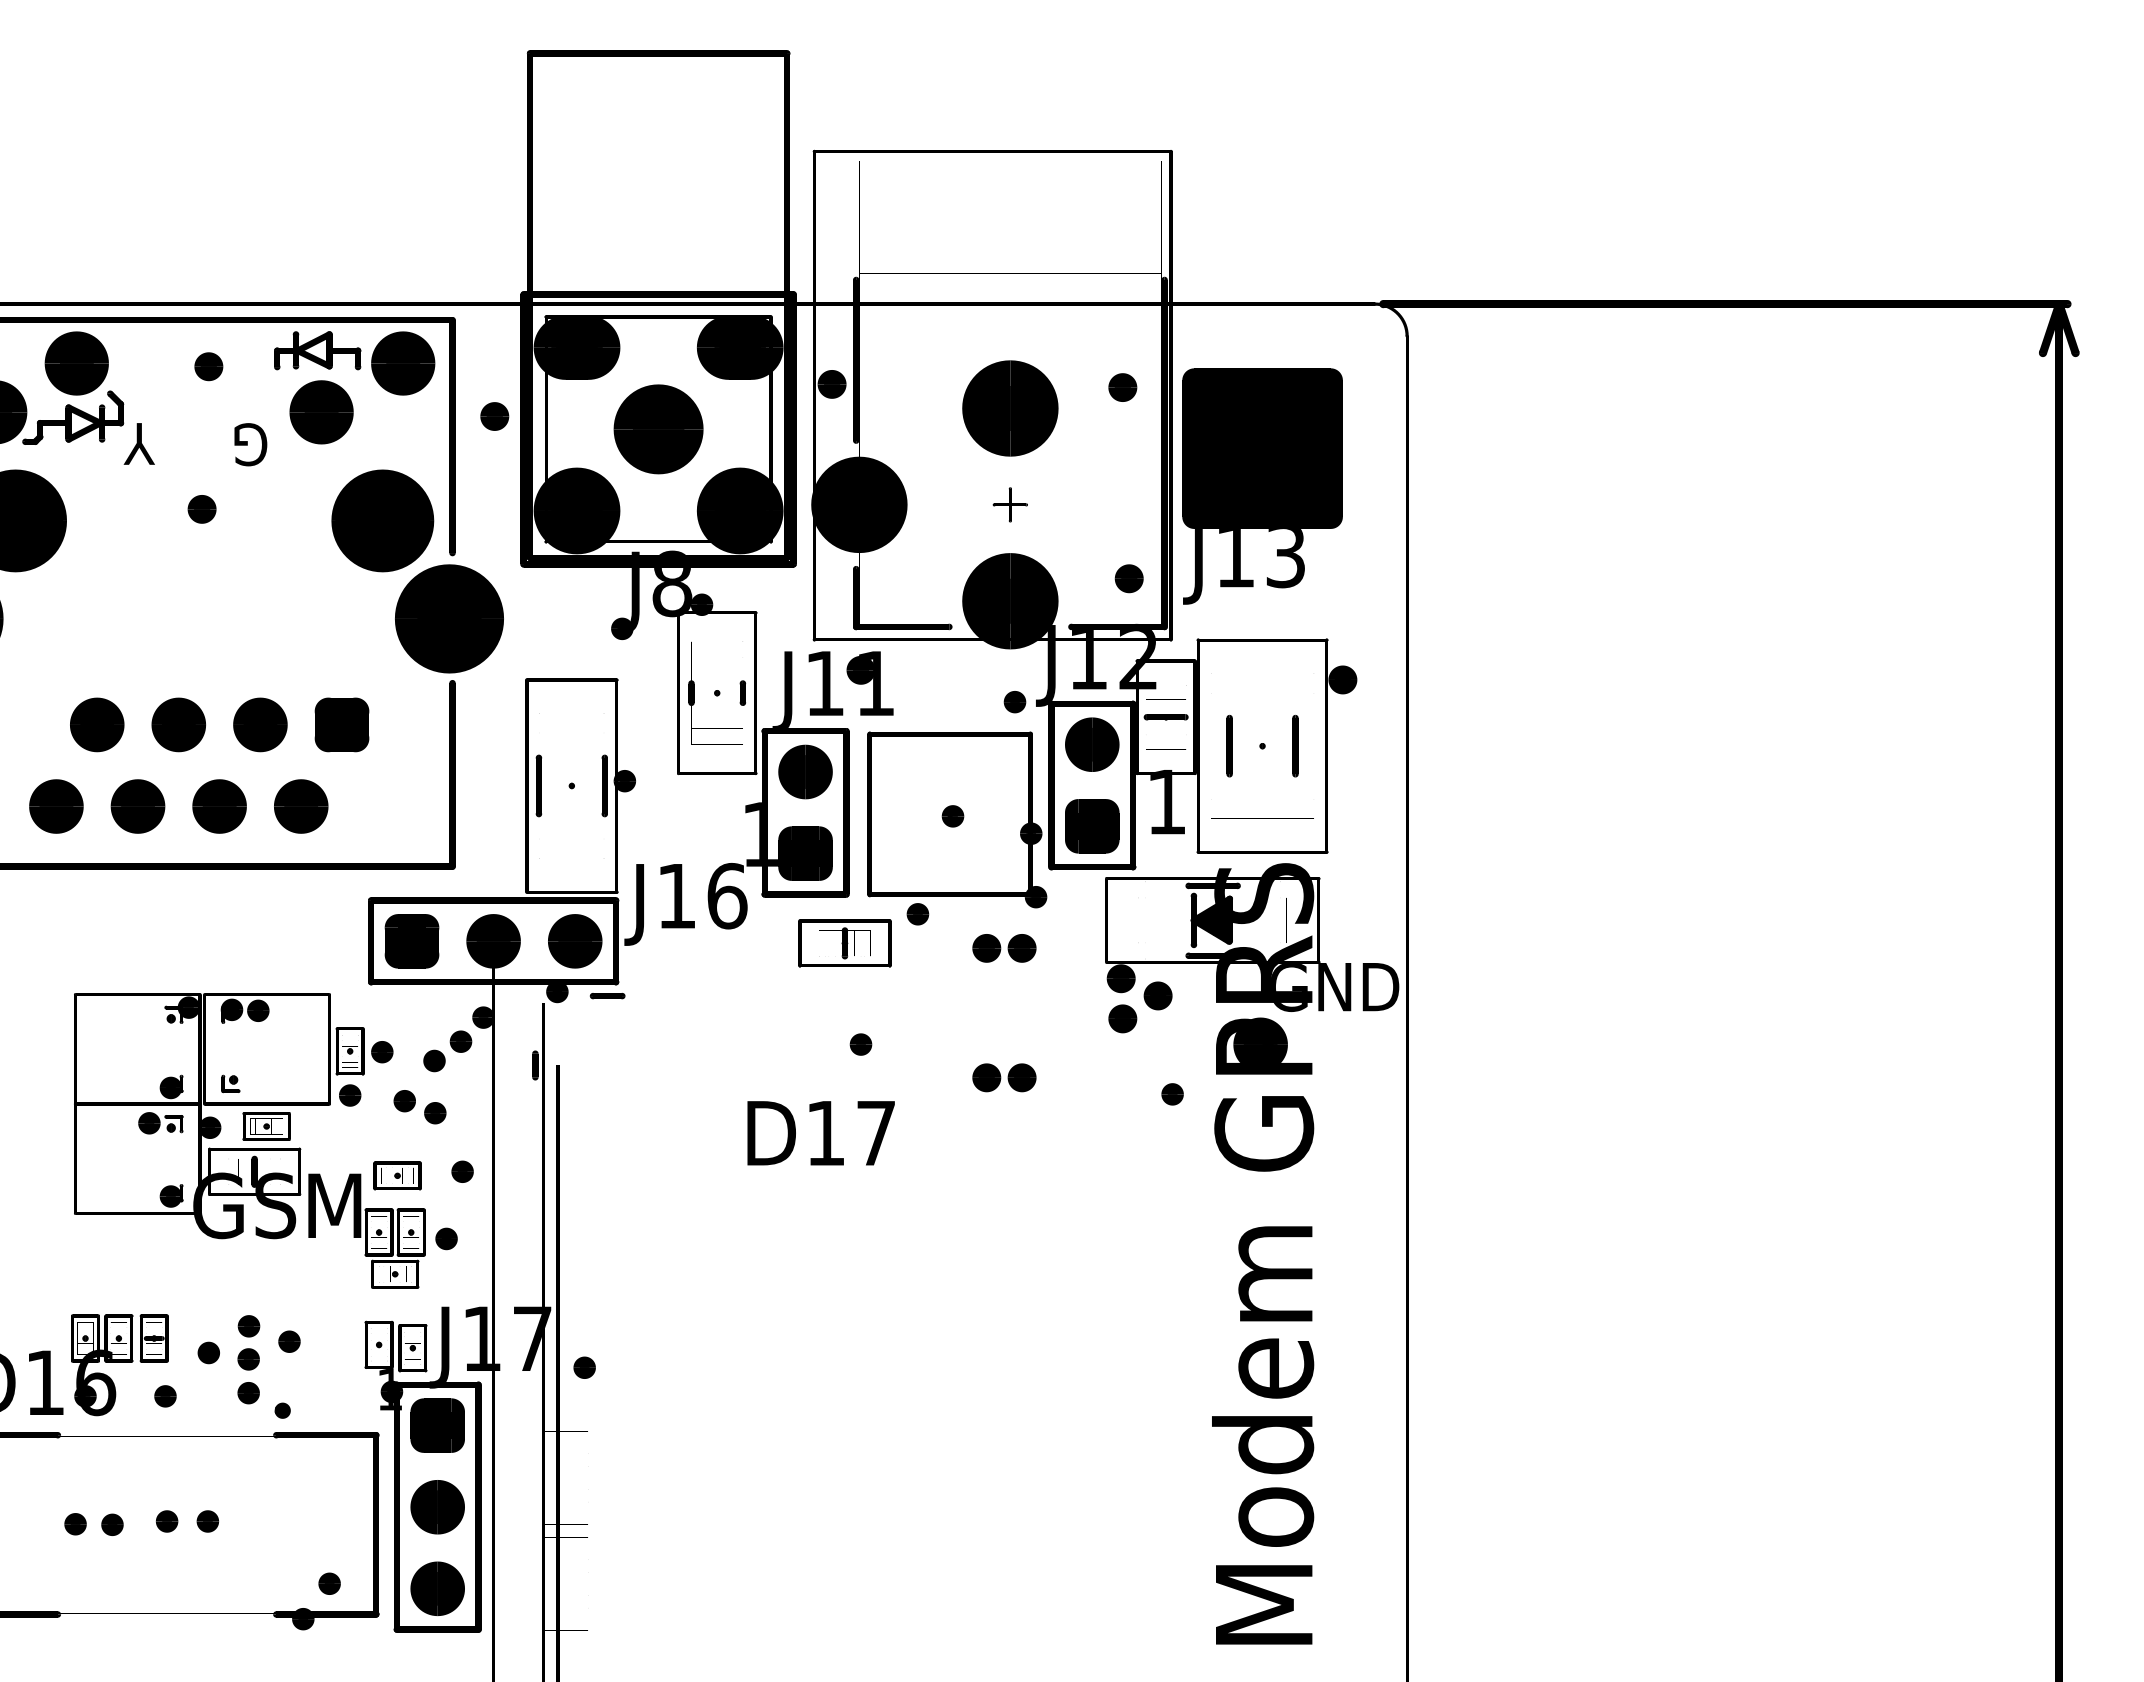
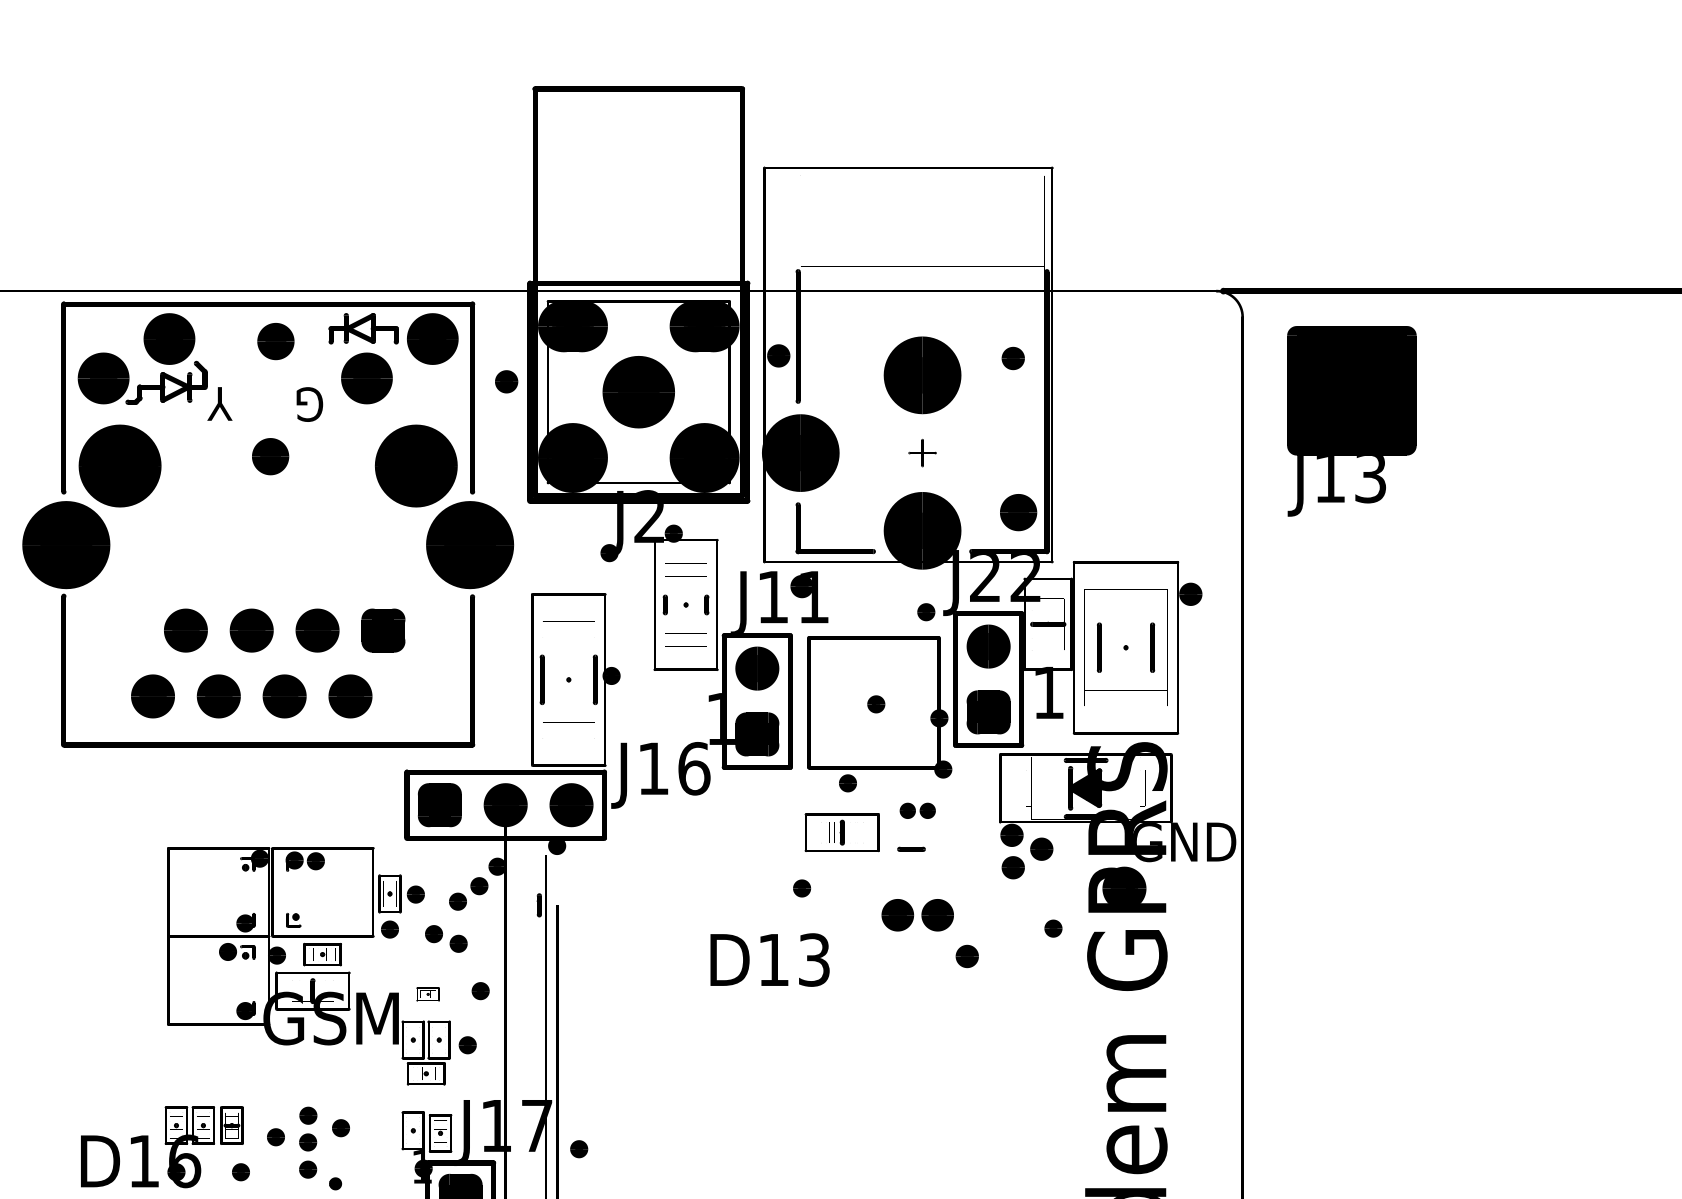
part: (208, 366) -> (275, 341), size x1.6
text: (1262, 486) -> (1351, 421), moved
part: (201, 509) -> (270, 456), size x1.6
part: (1128, 578) -> (1017, 512), size x1.6
text: (672, 583) -> (650, 516), J8 -> J2
text: (1087, 656) -> (984, 575), J12 -> J22
part: (844, 943) -> (842, 832), moved
part: (1004, 948) -> (917, 810), size x0.7
part: (607, 996) -> (911, 849), moved
part: (1004, 1077) -> (917, 915), size x1.4
part: (1065, 1128) -> (967, 956), added
text: (876, 1133) -> (814, 960), D17 -> D13
part: (397, 1175) -> (428, 994), size x0.6

